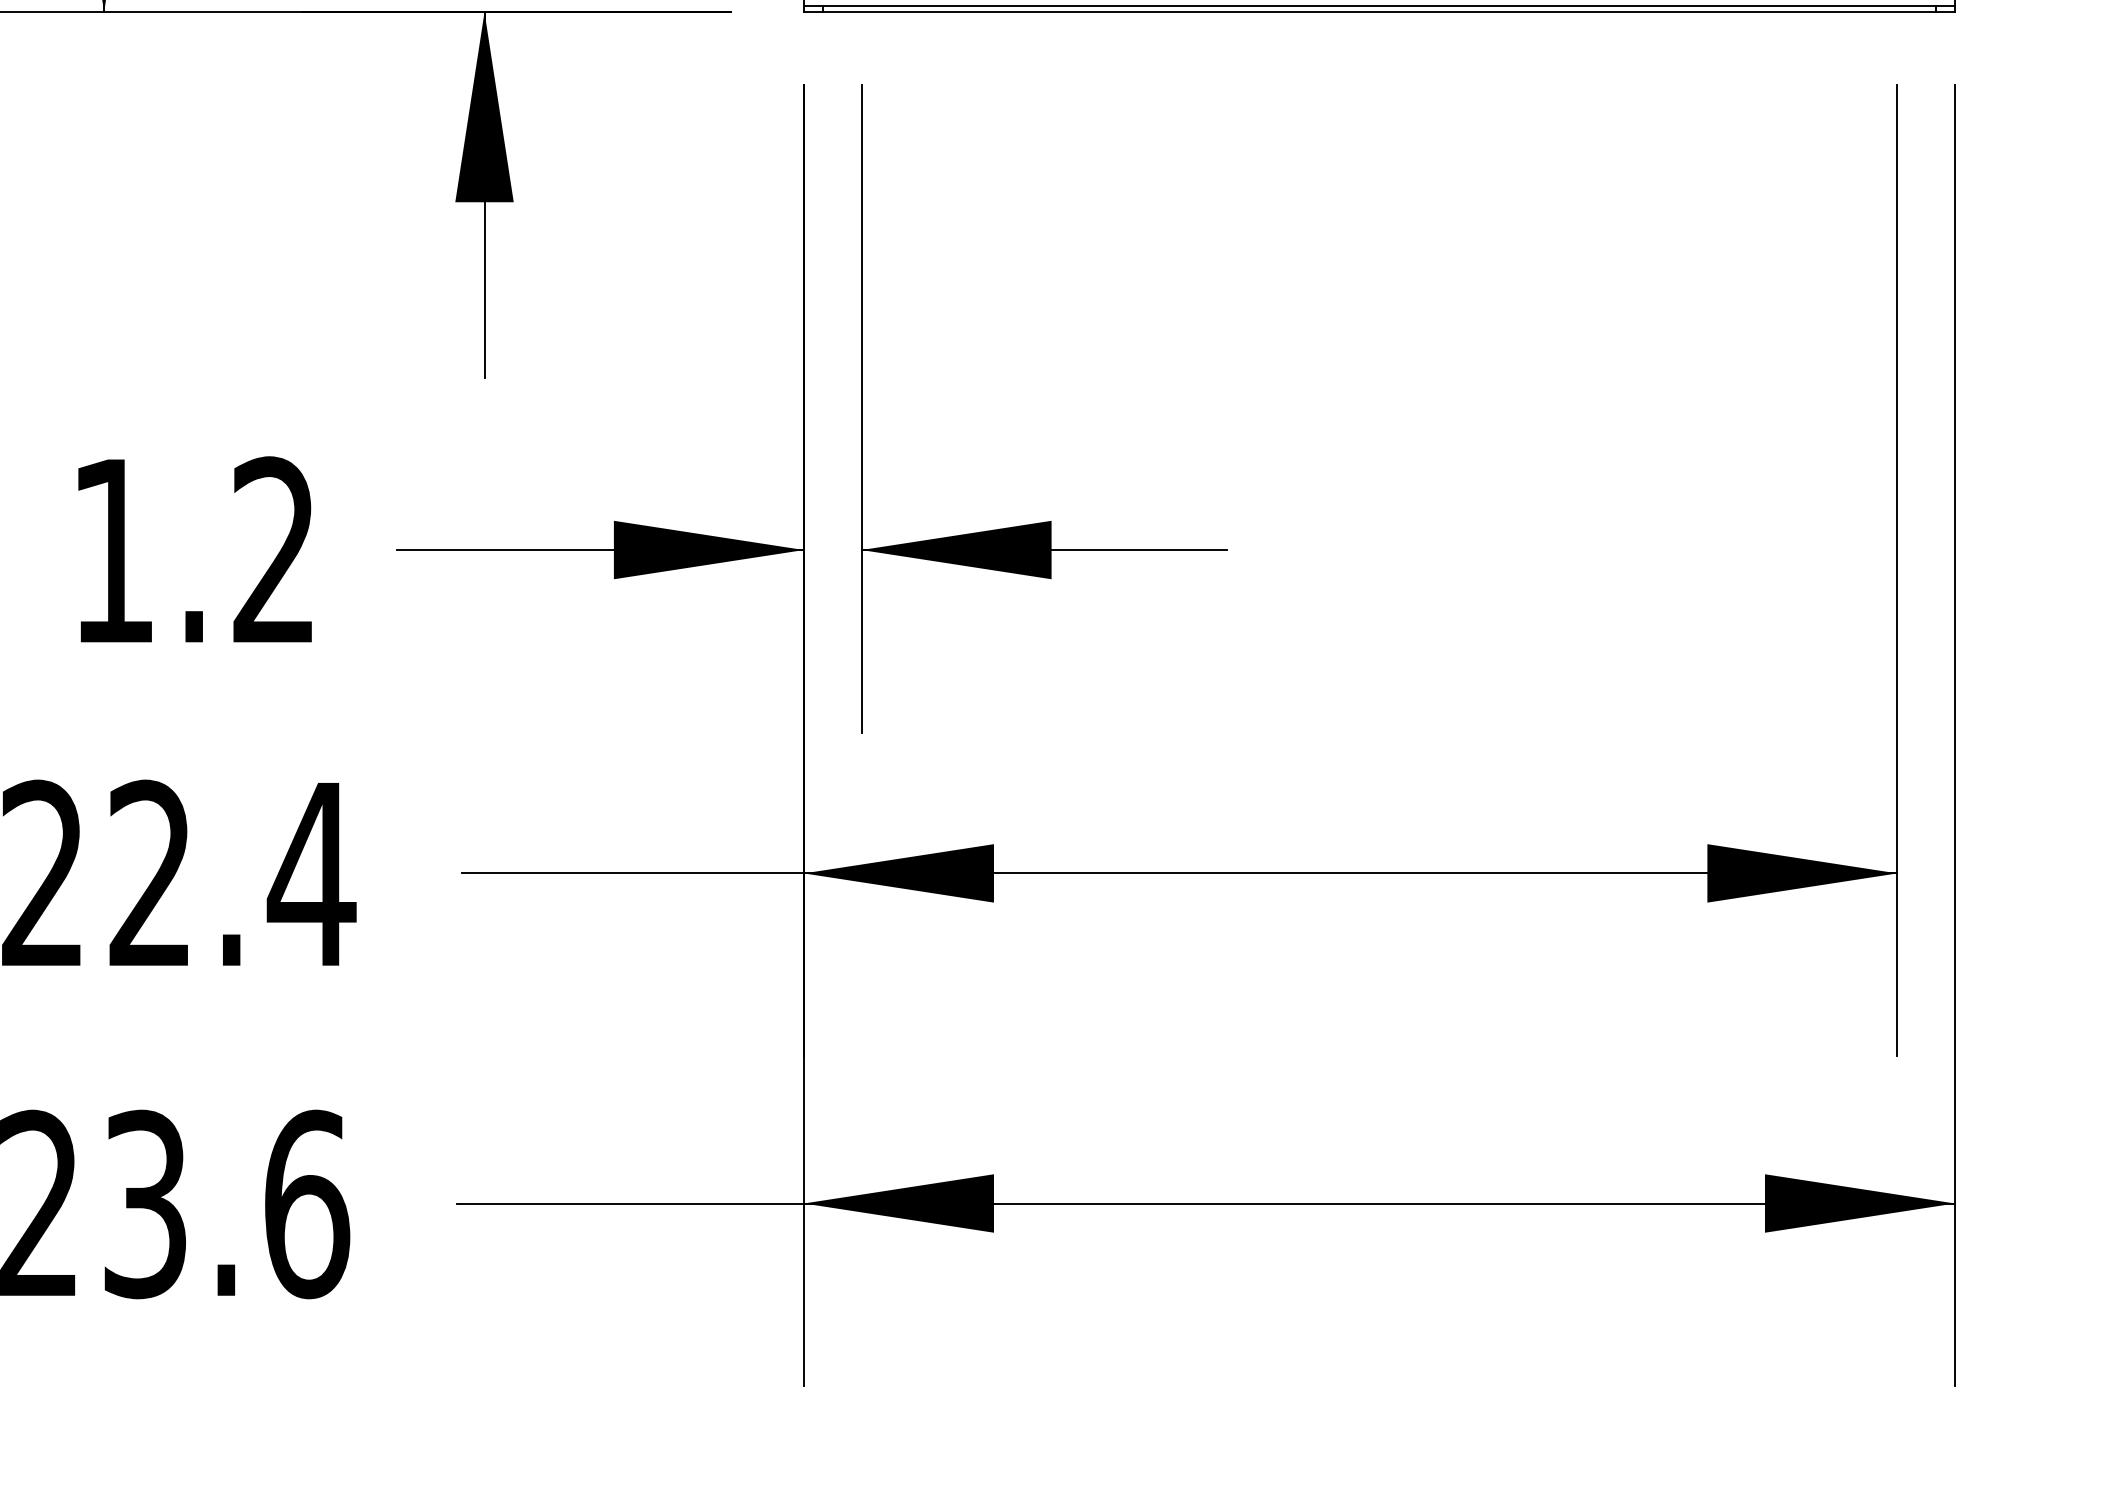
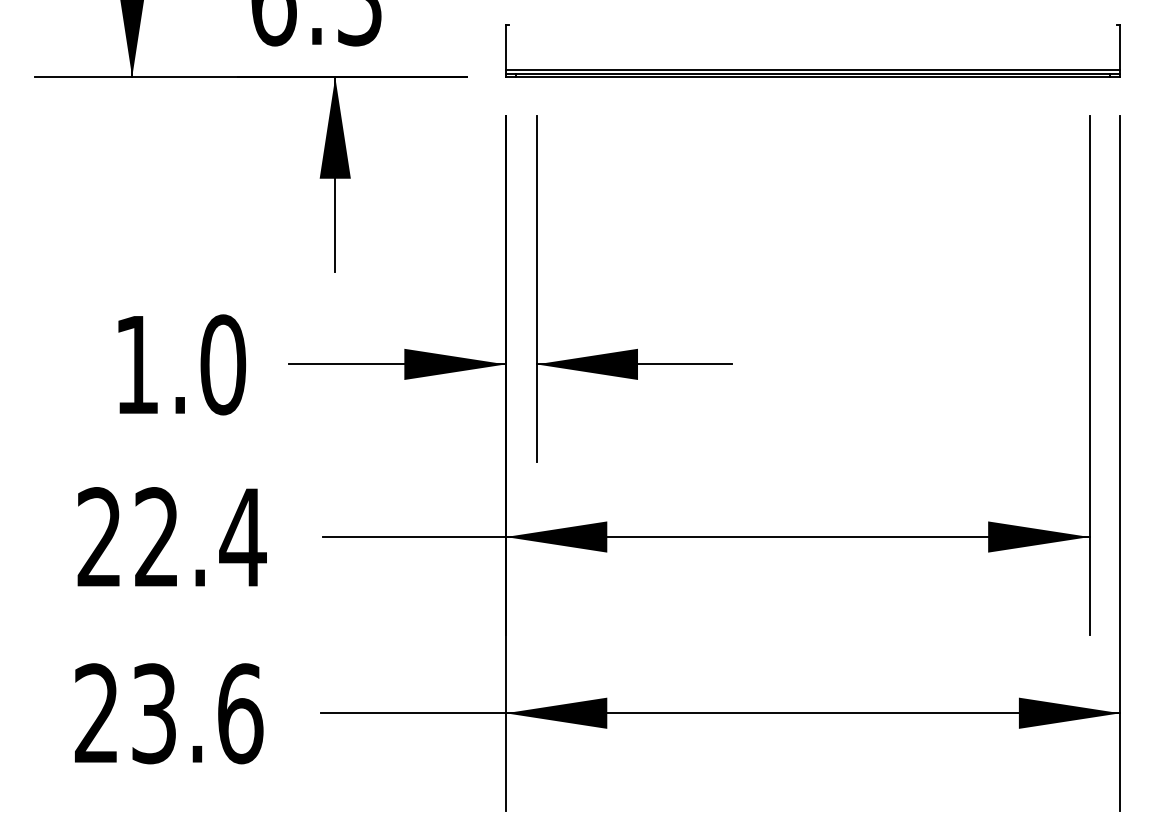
text: (275, 550) -> (223, 364), 1.2 -> 1.0

